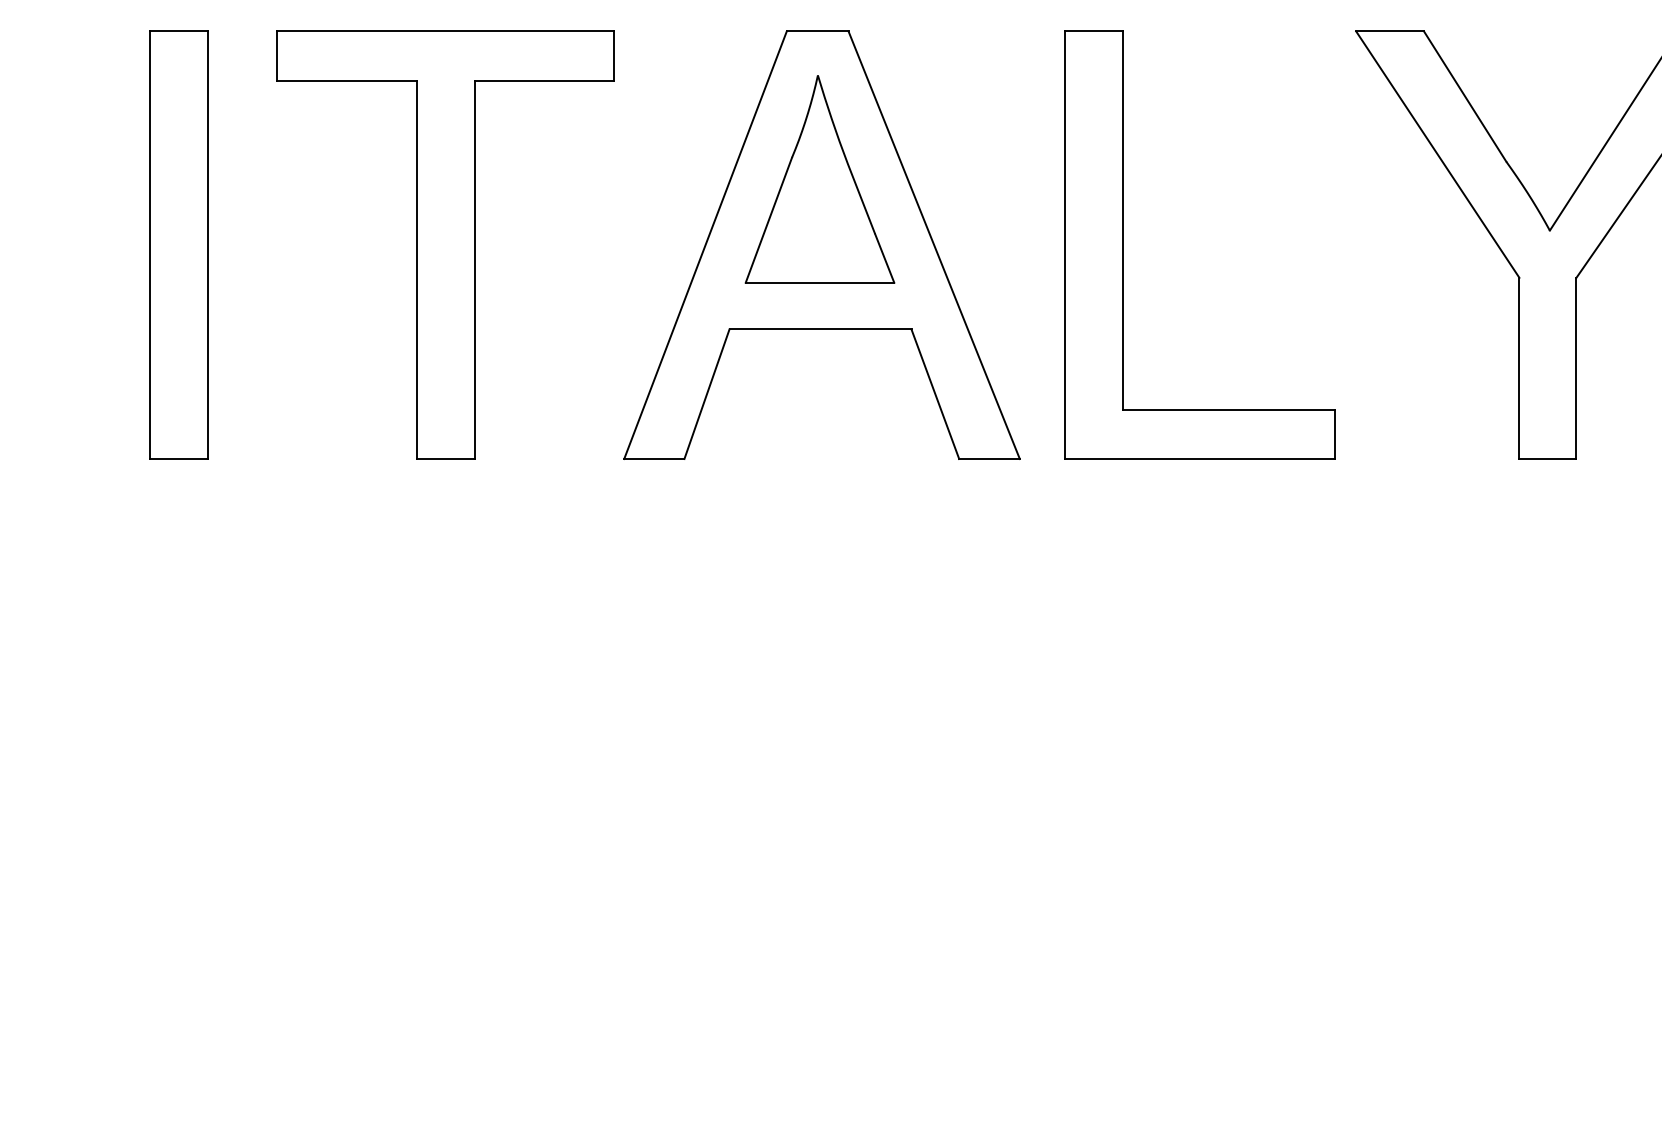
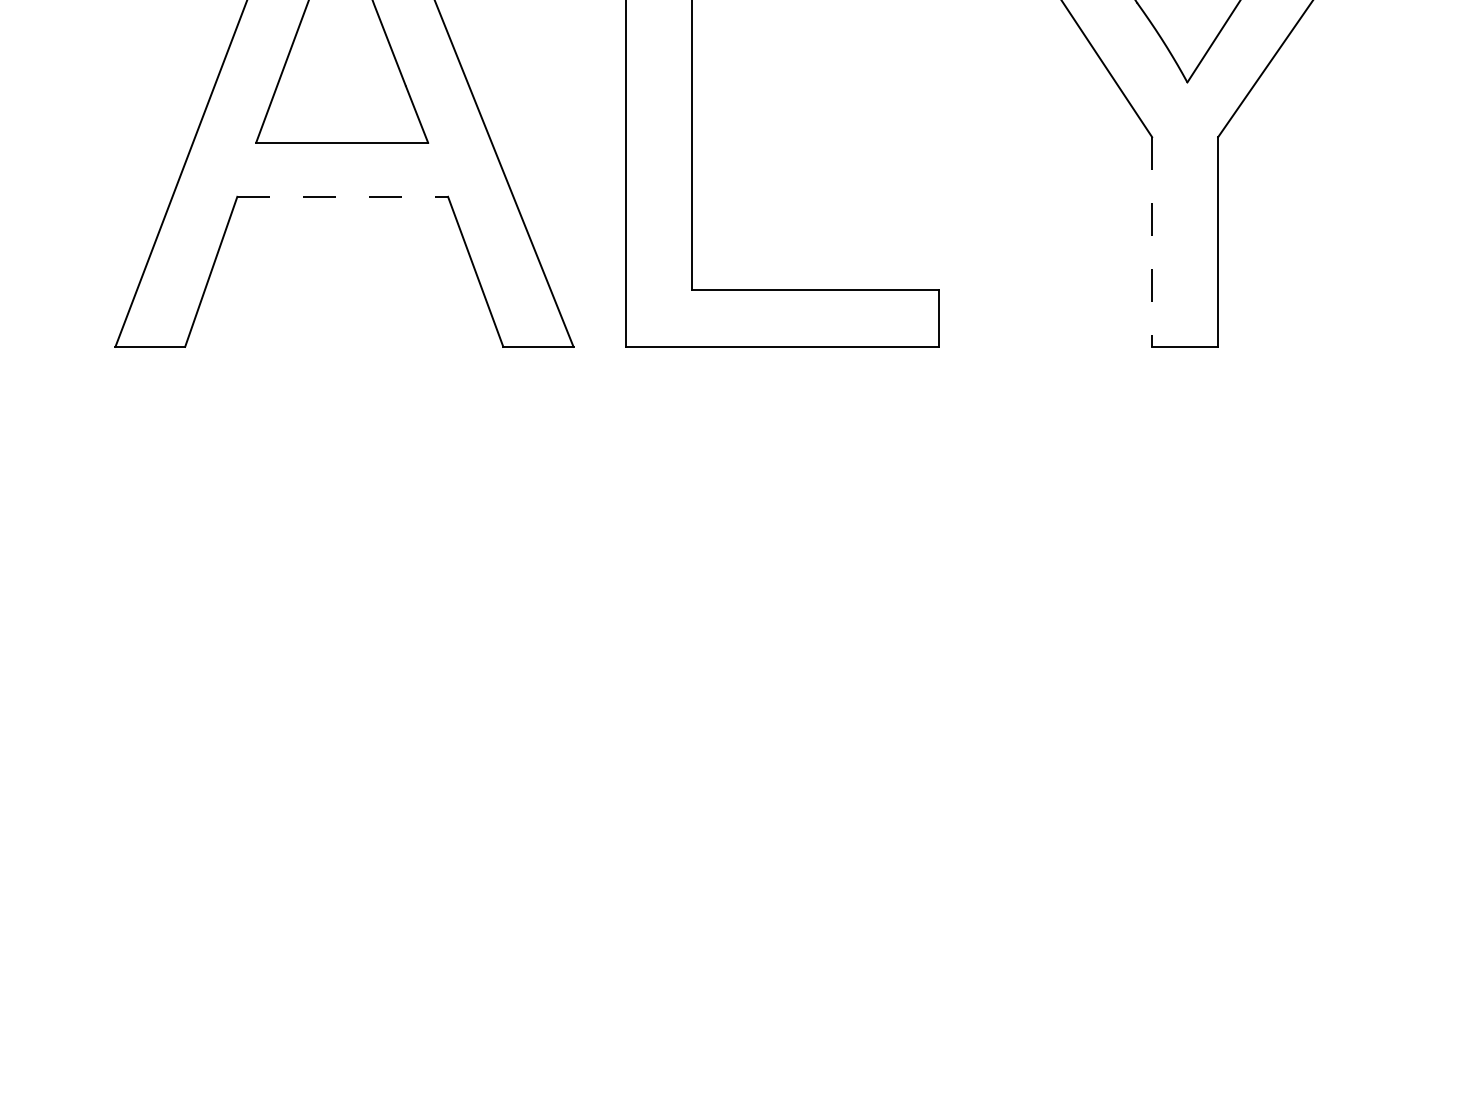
line: (820, 329) -> (342, 196), solid -> dashed
line: (1519, 368) -> (1152, 242), solid -> dashed

